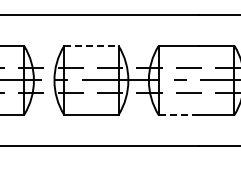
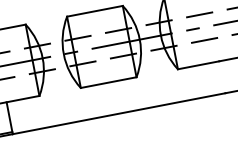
line: (91, 45) -> (94, 10), dashed -> solid
line: (179, 115) -> (199, 65), dashed -> solid

